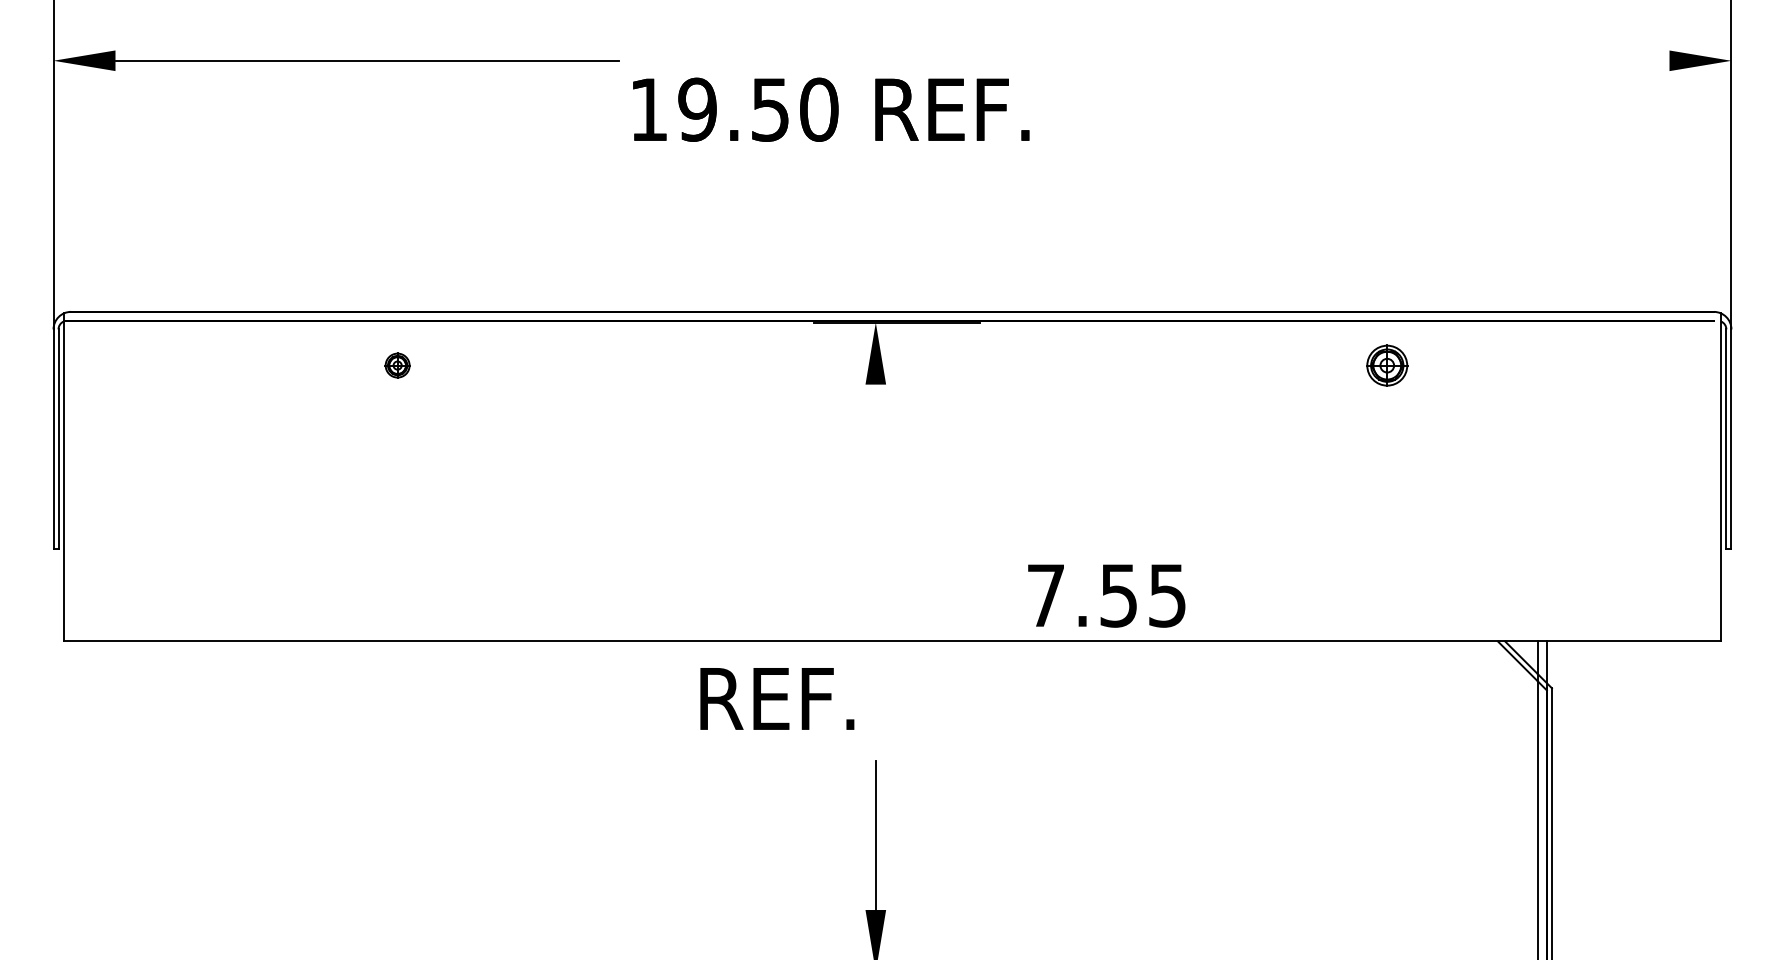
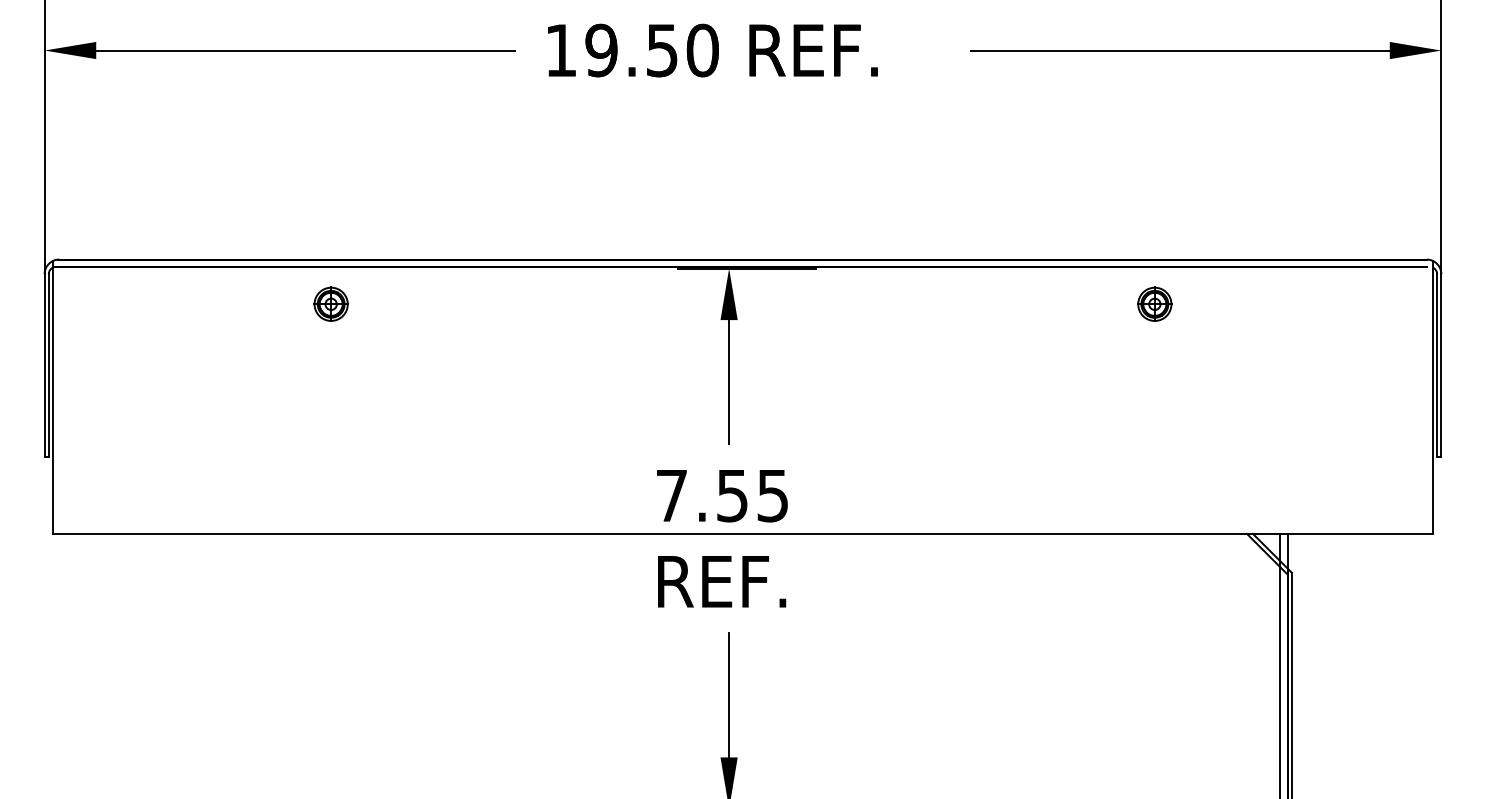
line: (1417, 60) -> (1180, 50), added
text: (831, 109) -> (713, 50), moved
part: (397, 365) -> (330, 304), size x1.67
line: (875, 458) -> (728, 381), added
text: (1106, 595) -> (722, 495), moved
text: (777, 698) -> (722, 581), moved

